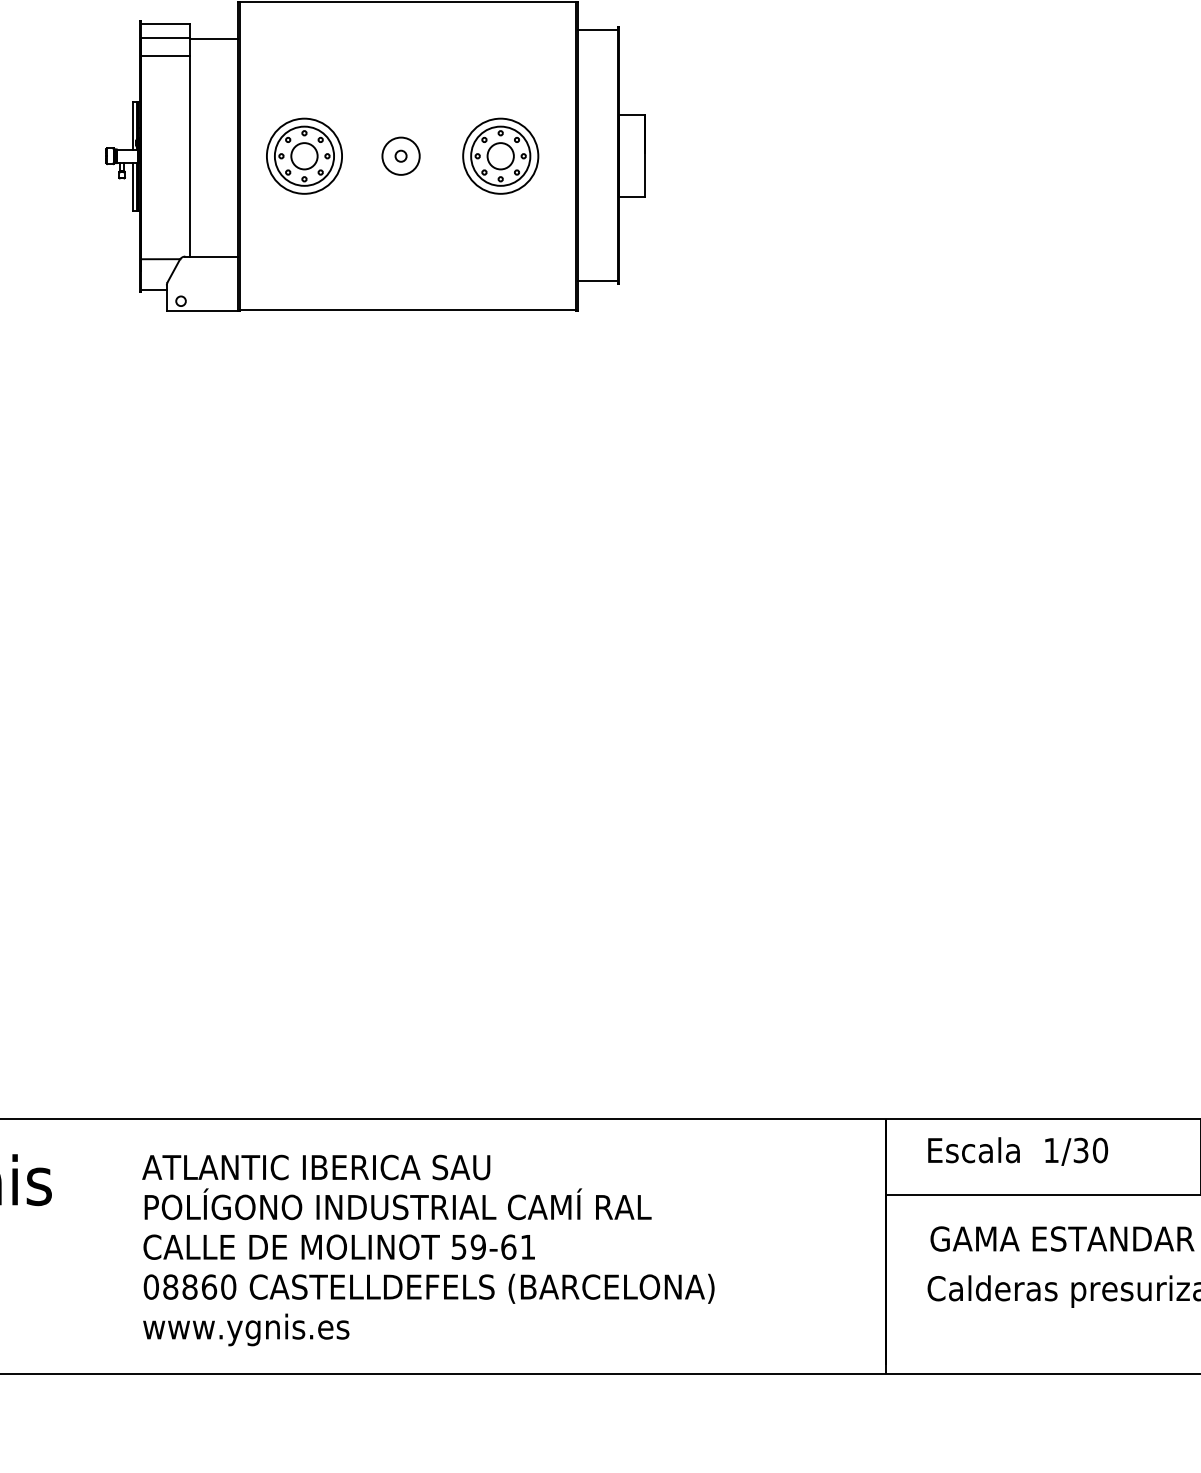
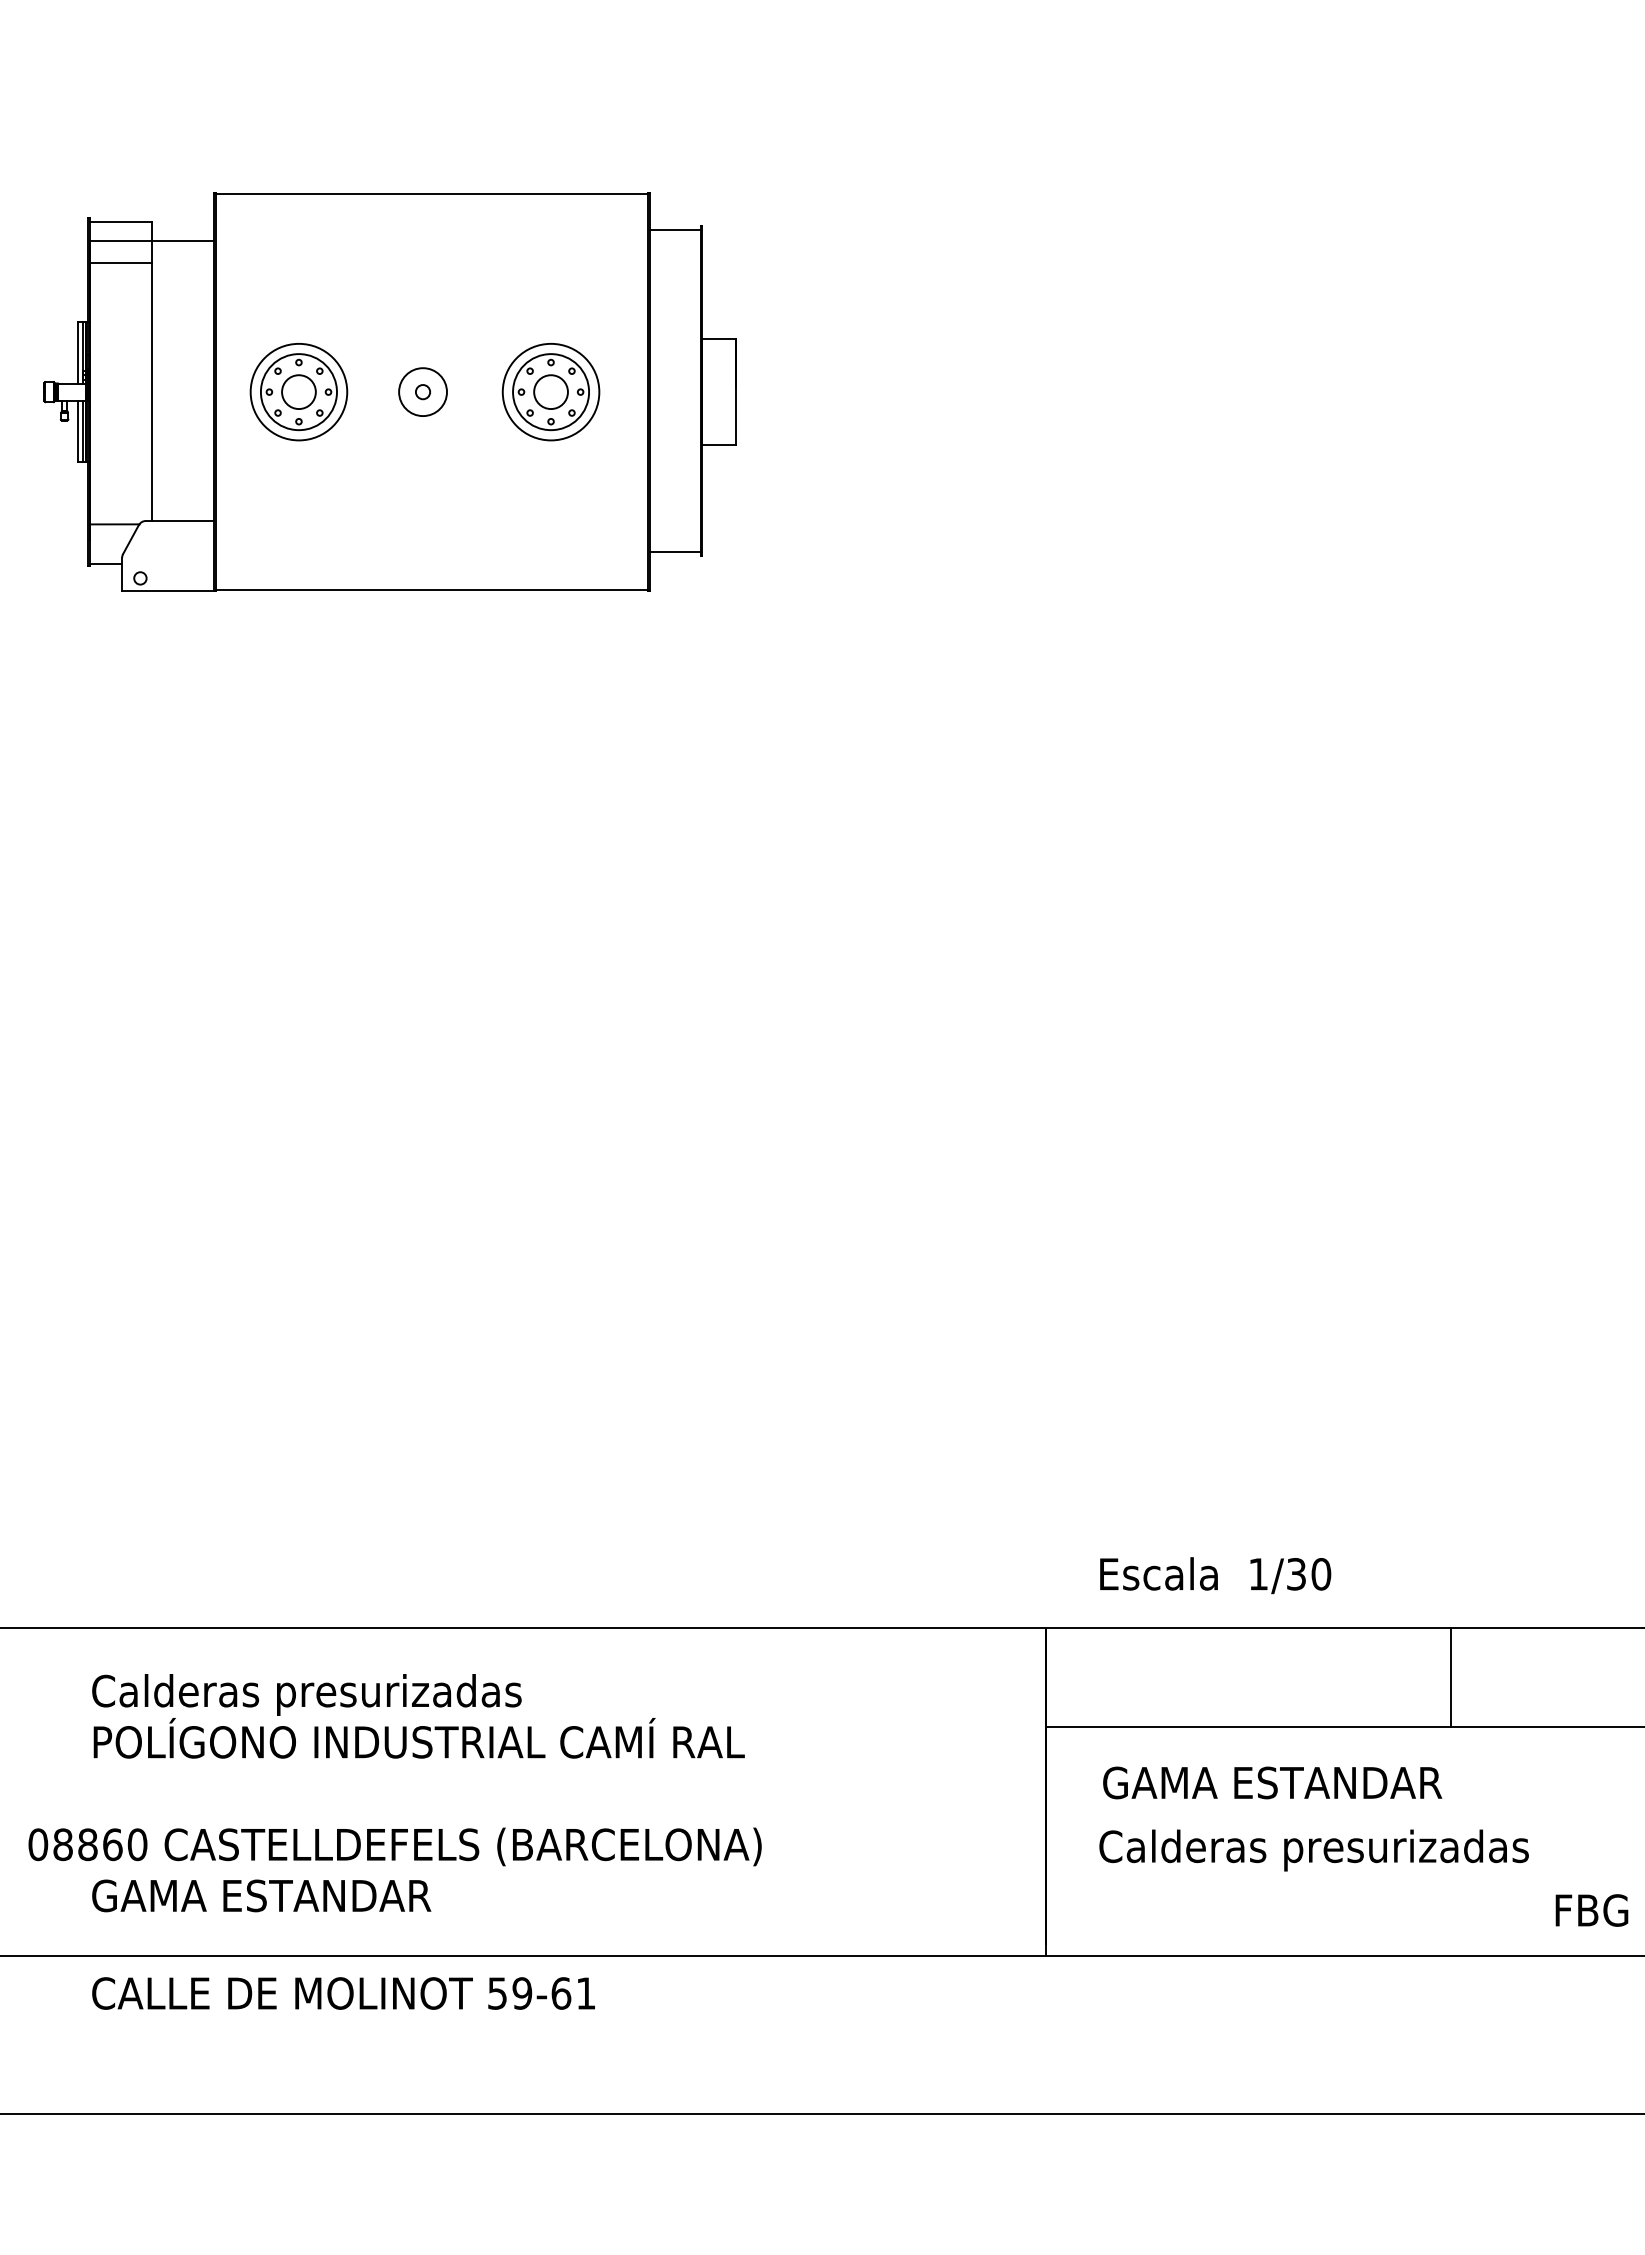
text: (1018, 1151) -> (1215, 1575), moved
text: (315, 1170) -> (313, 1694), ATLANTIC IBERICA SAU -> Calderas presurizadas
text: (339, 1247) -> (343, 1993), moved
text: (428, 1288) -> (394, 1846), moved
text: (275, 1329) -> (261, 1899), www.ygnis.es -> GAMA ESTANDAR

